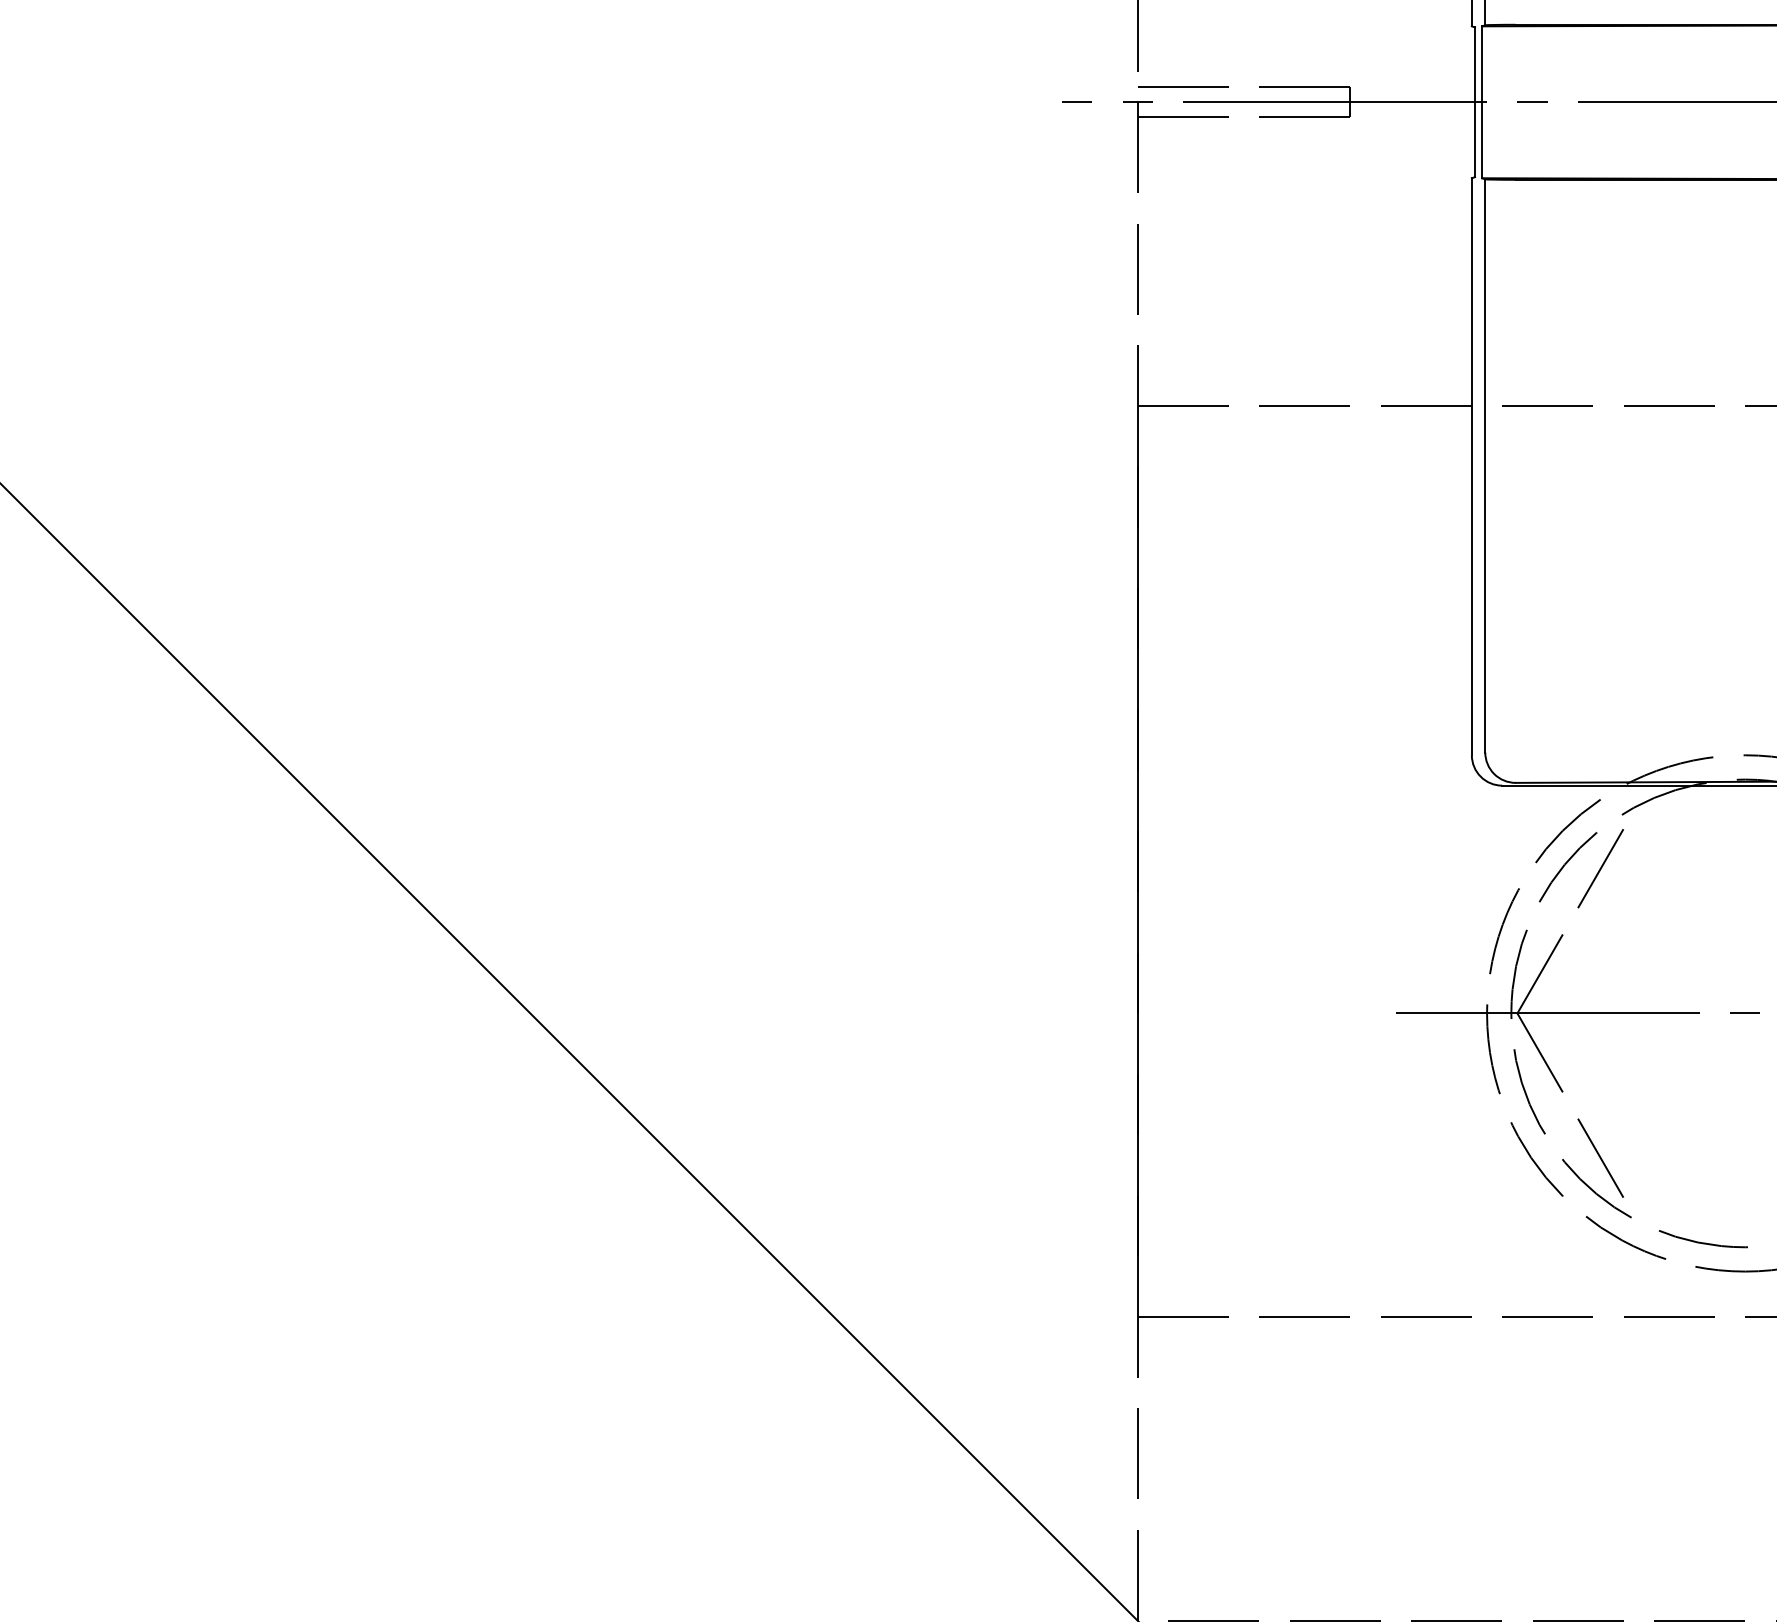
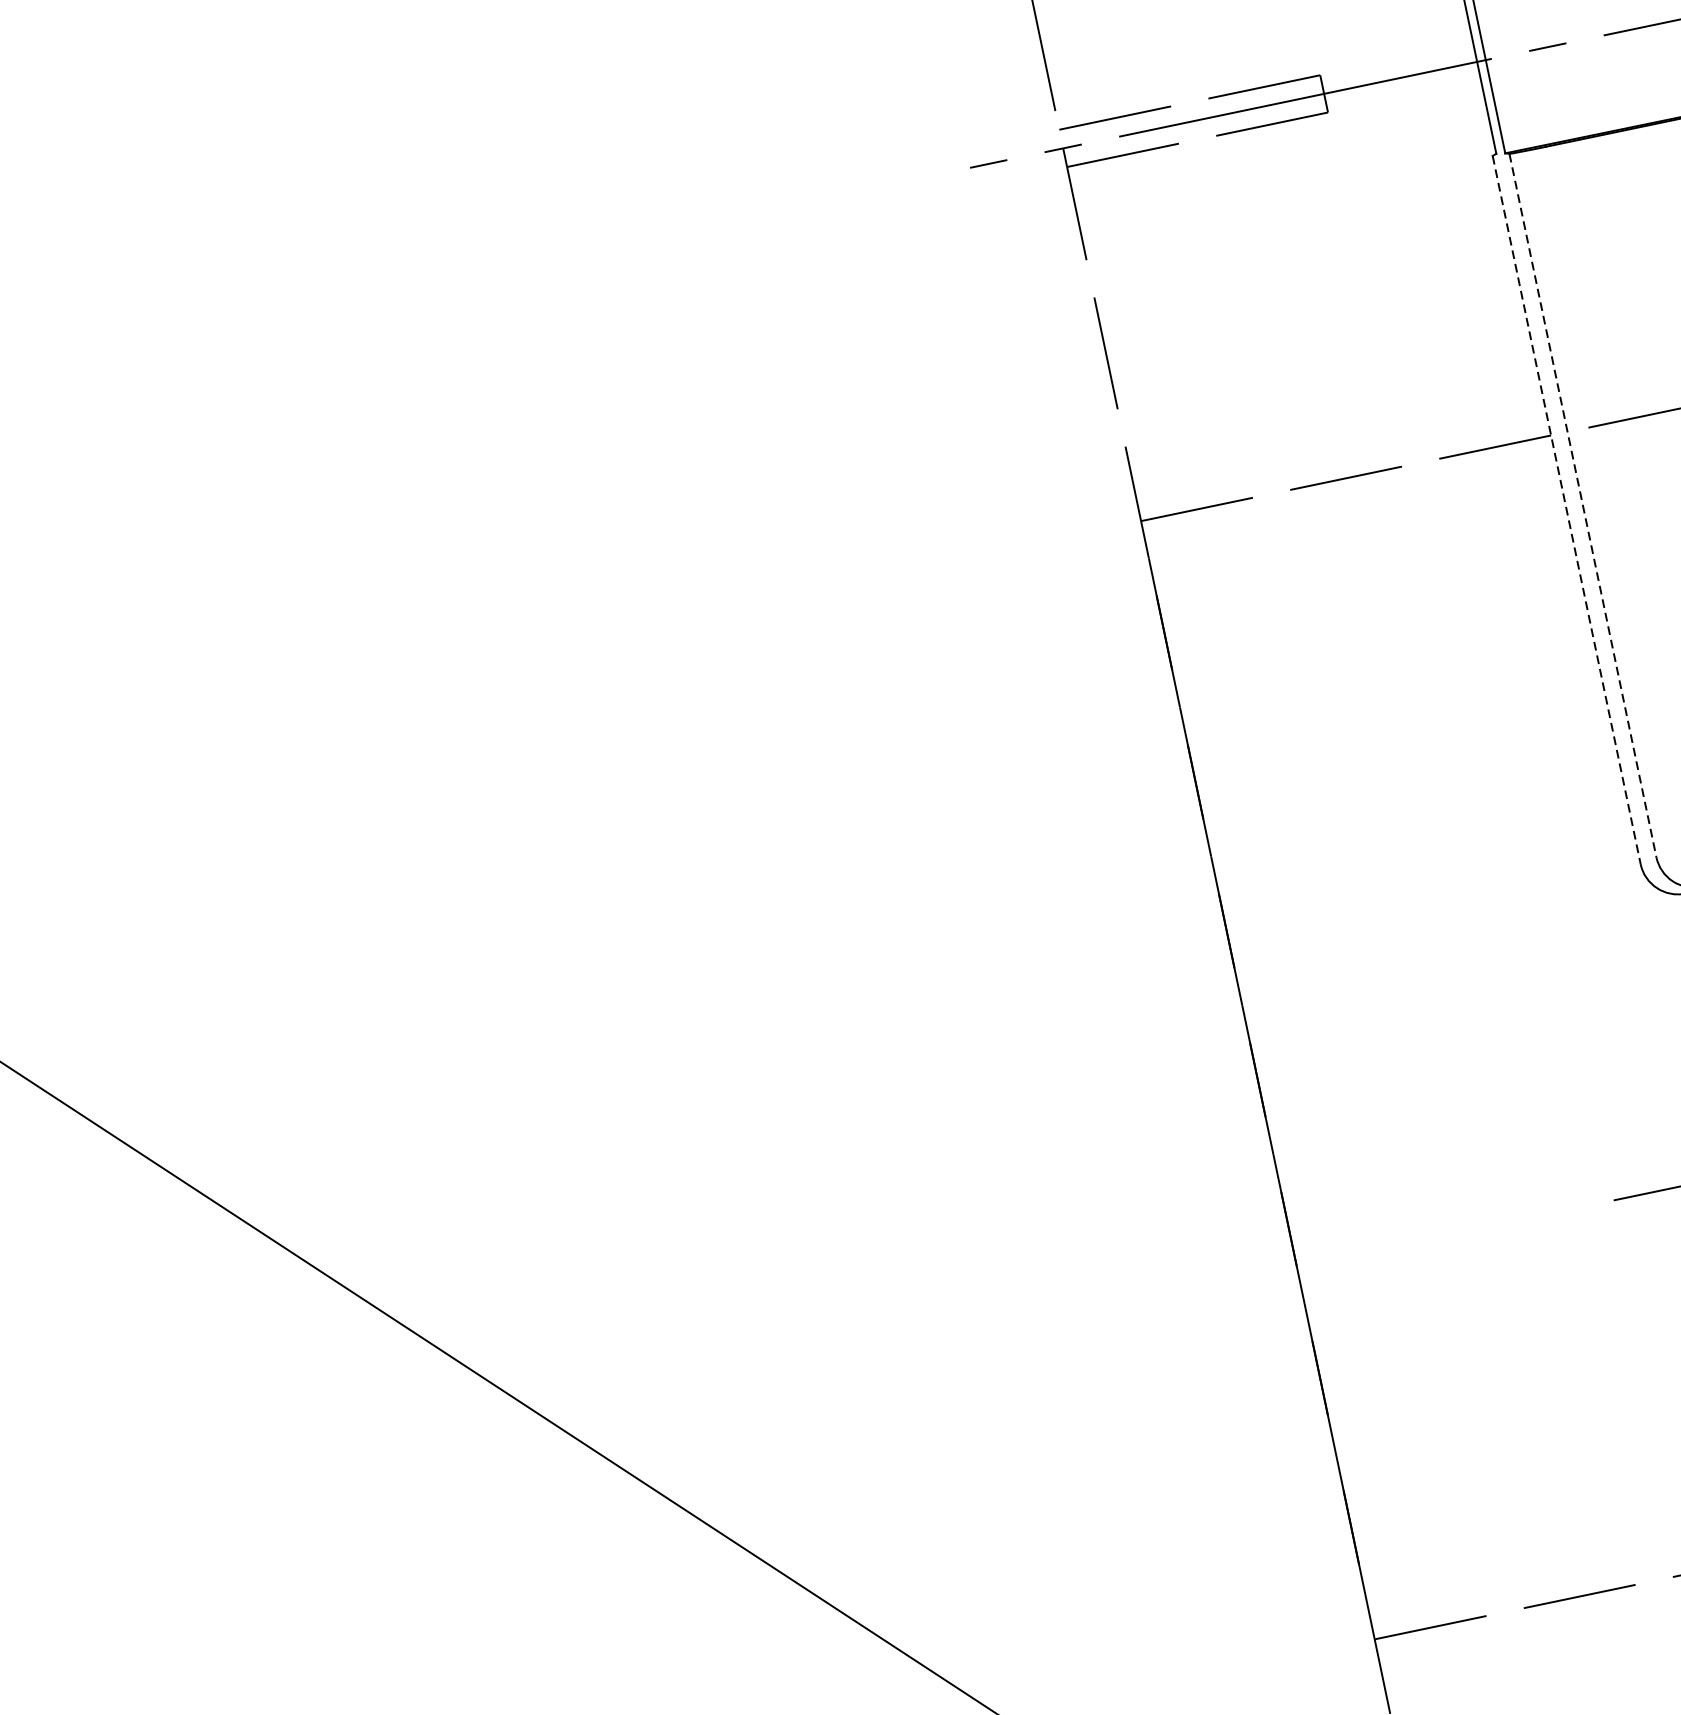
line: (1485, 465) -> (1583, 504), solid -> dashed
line: (1471, 466) -> (1566, 509), solid -> dashed

